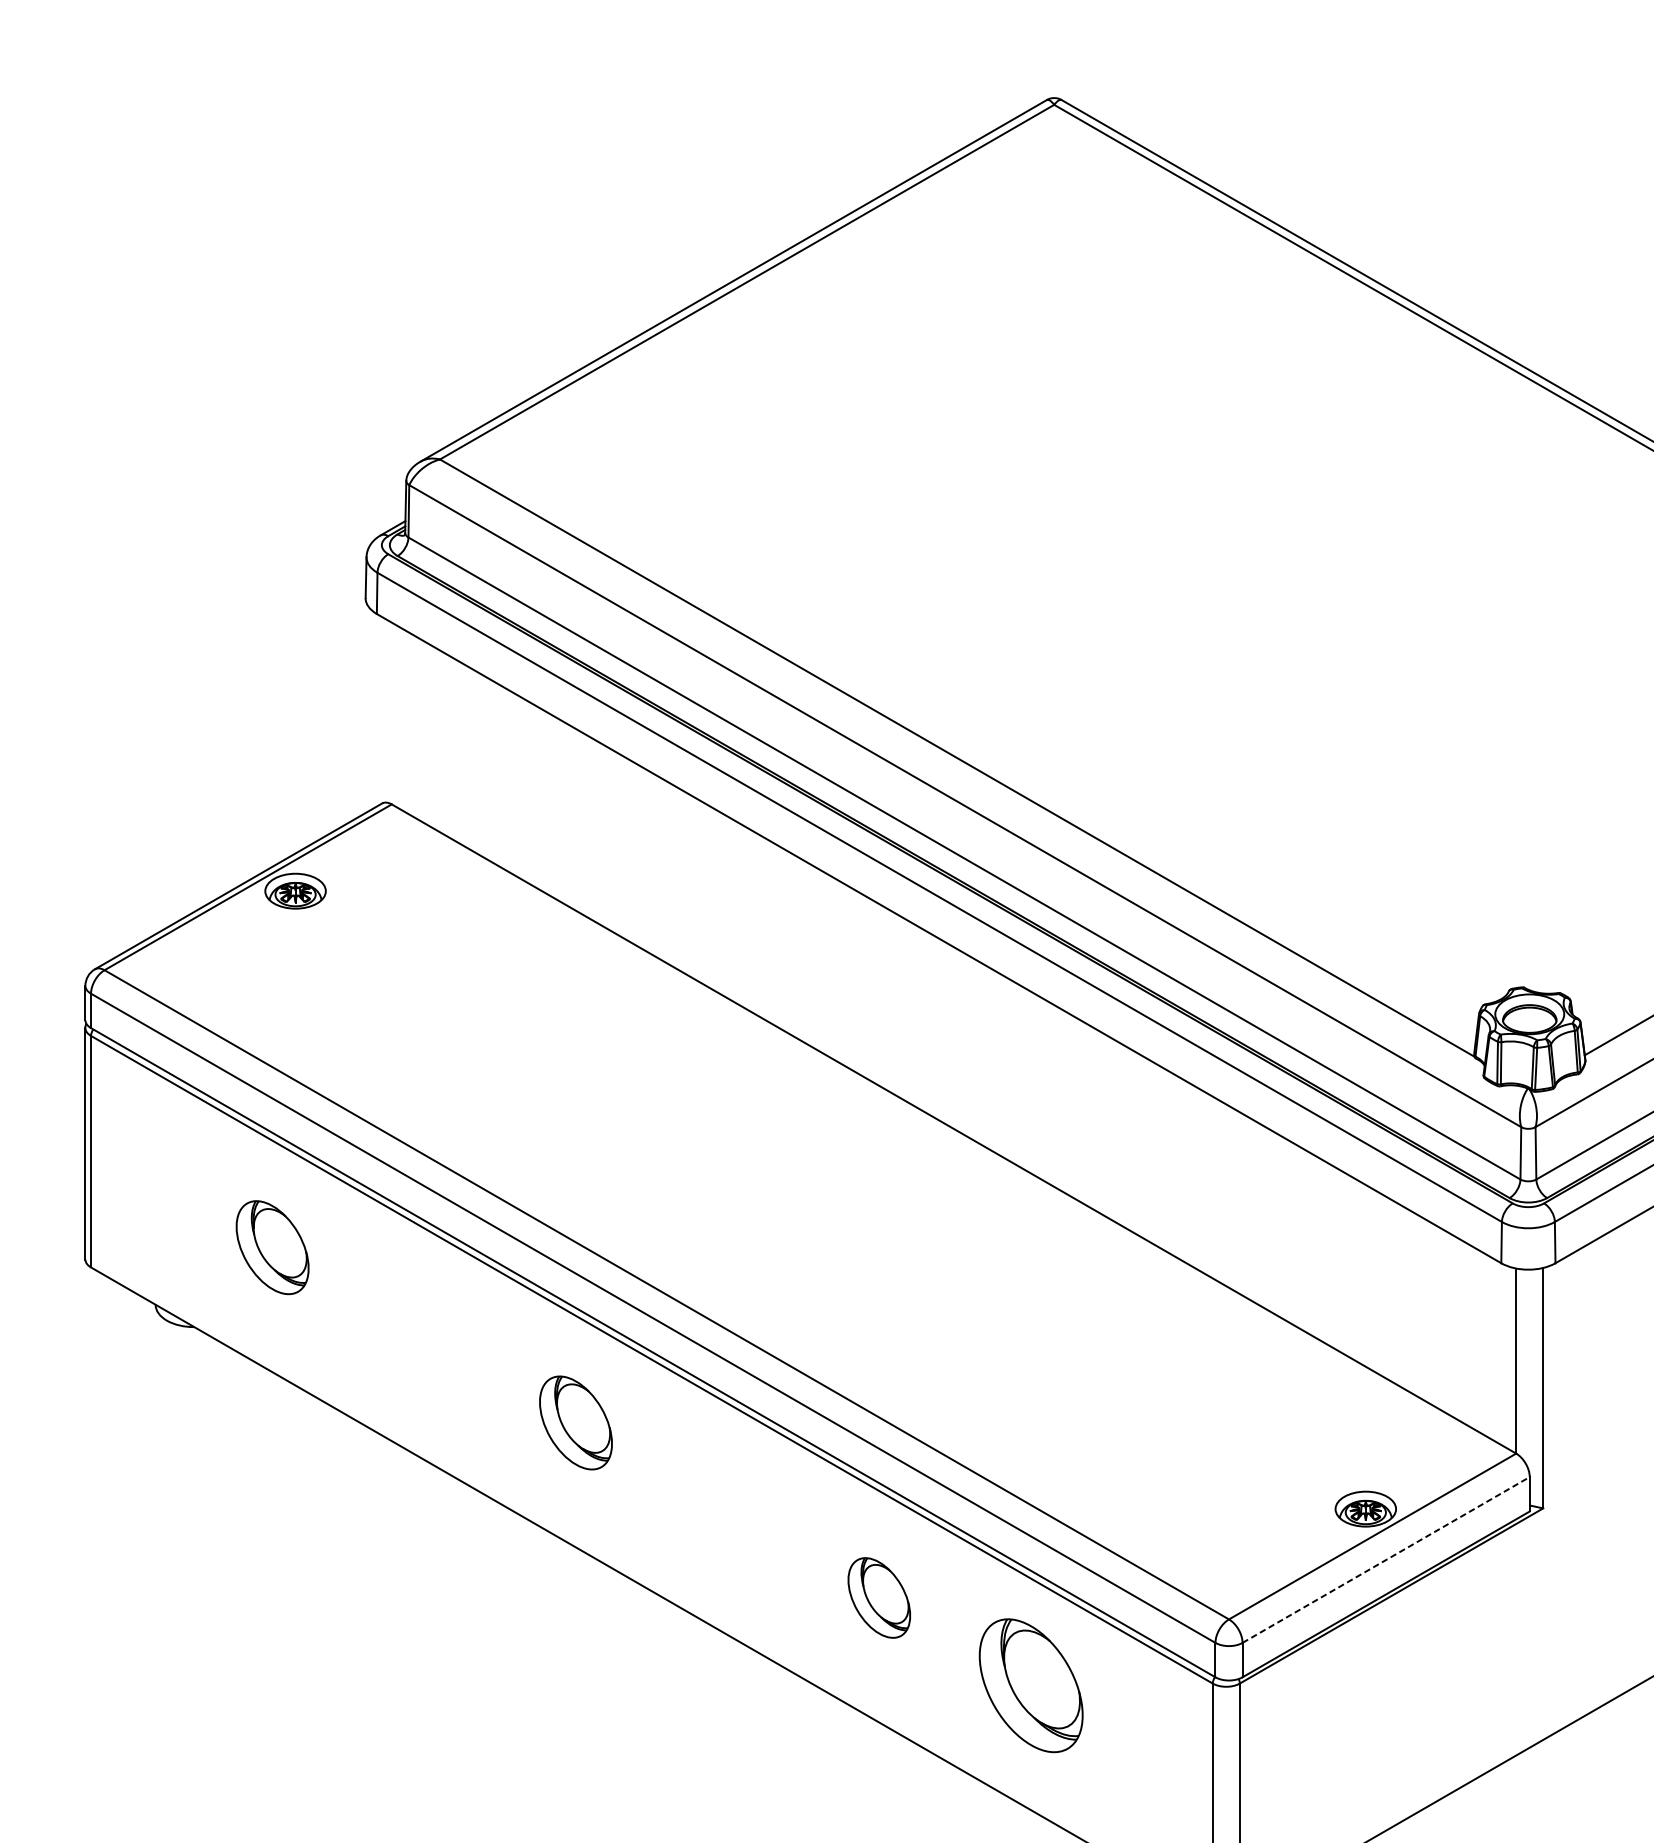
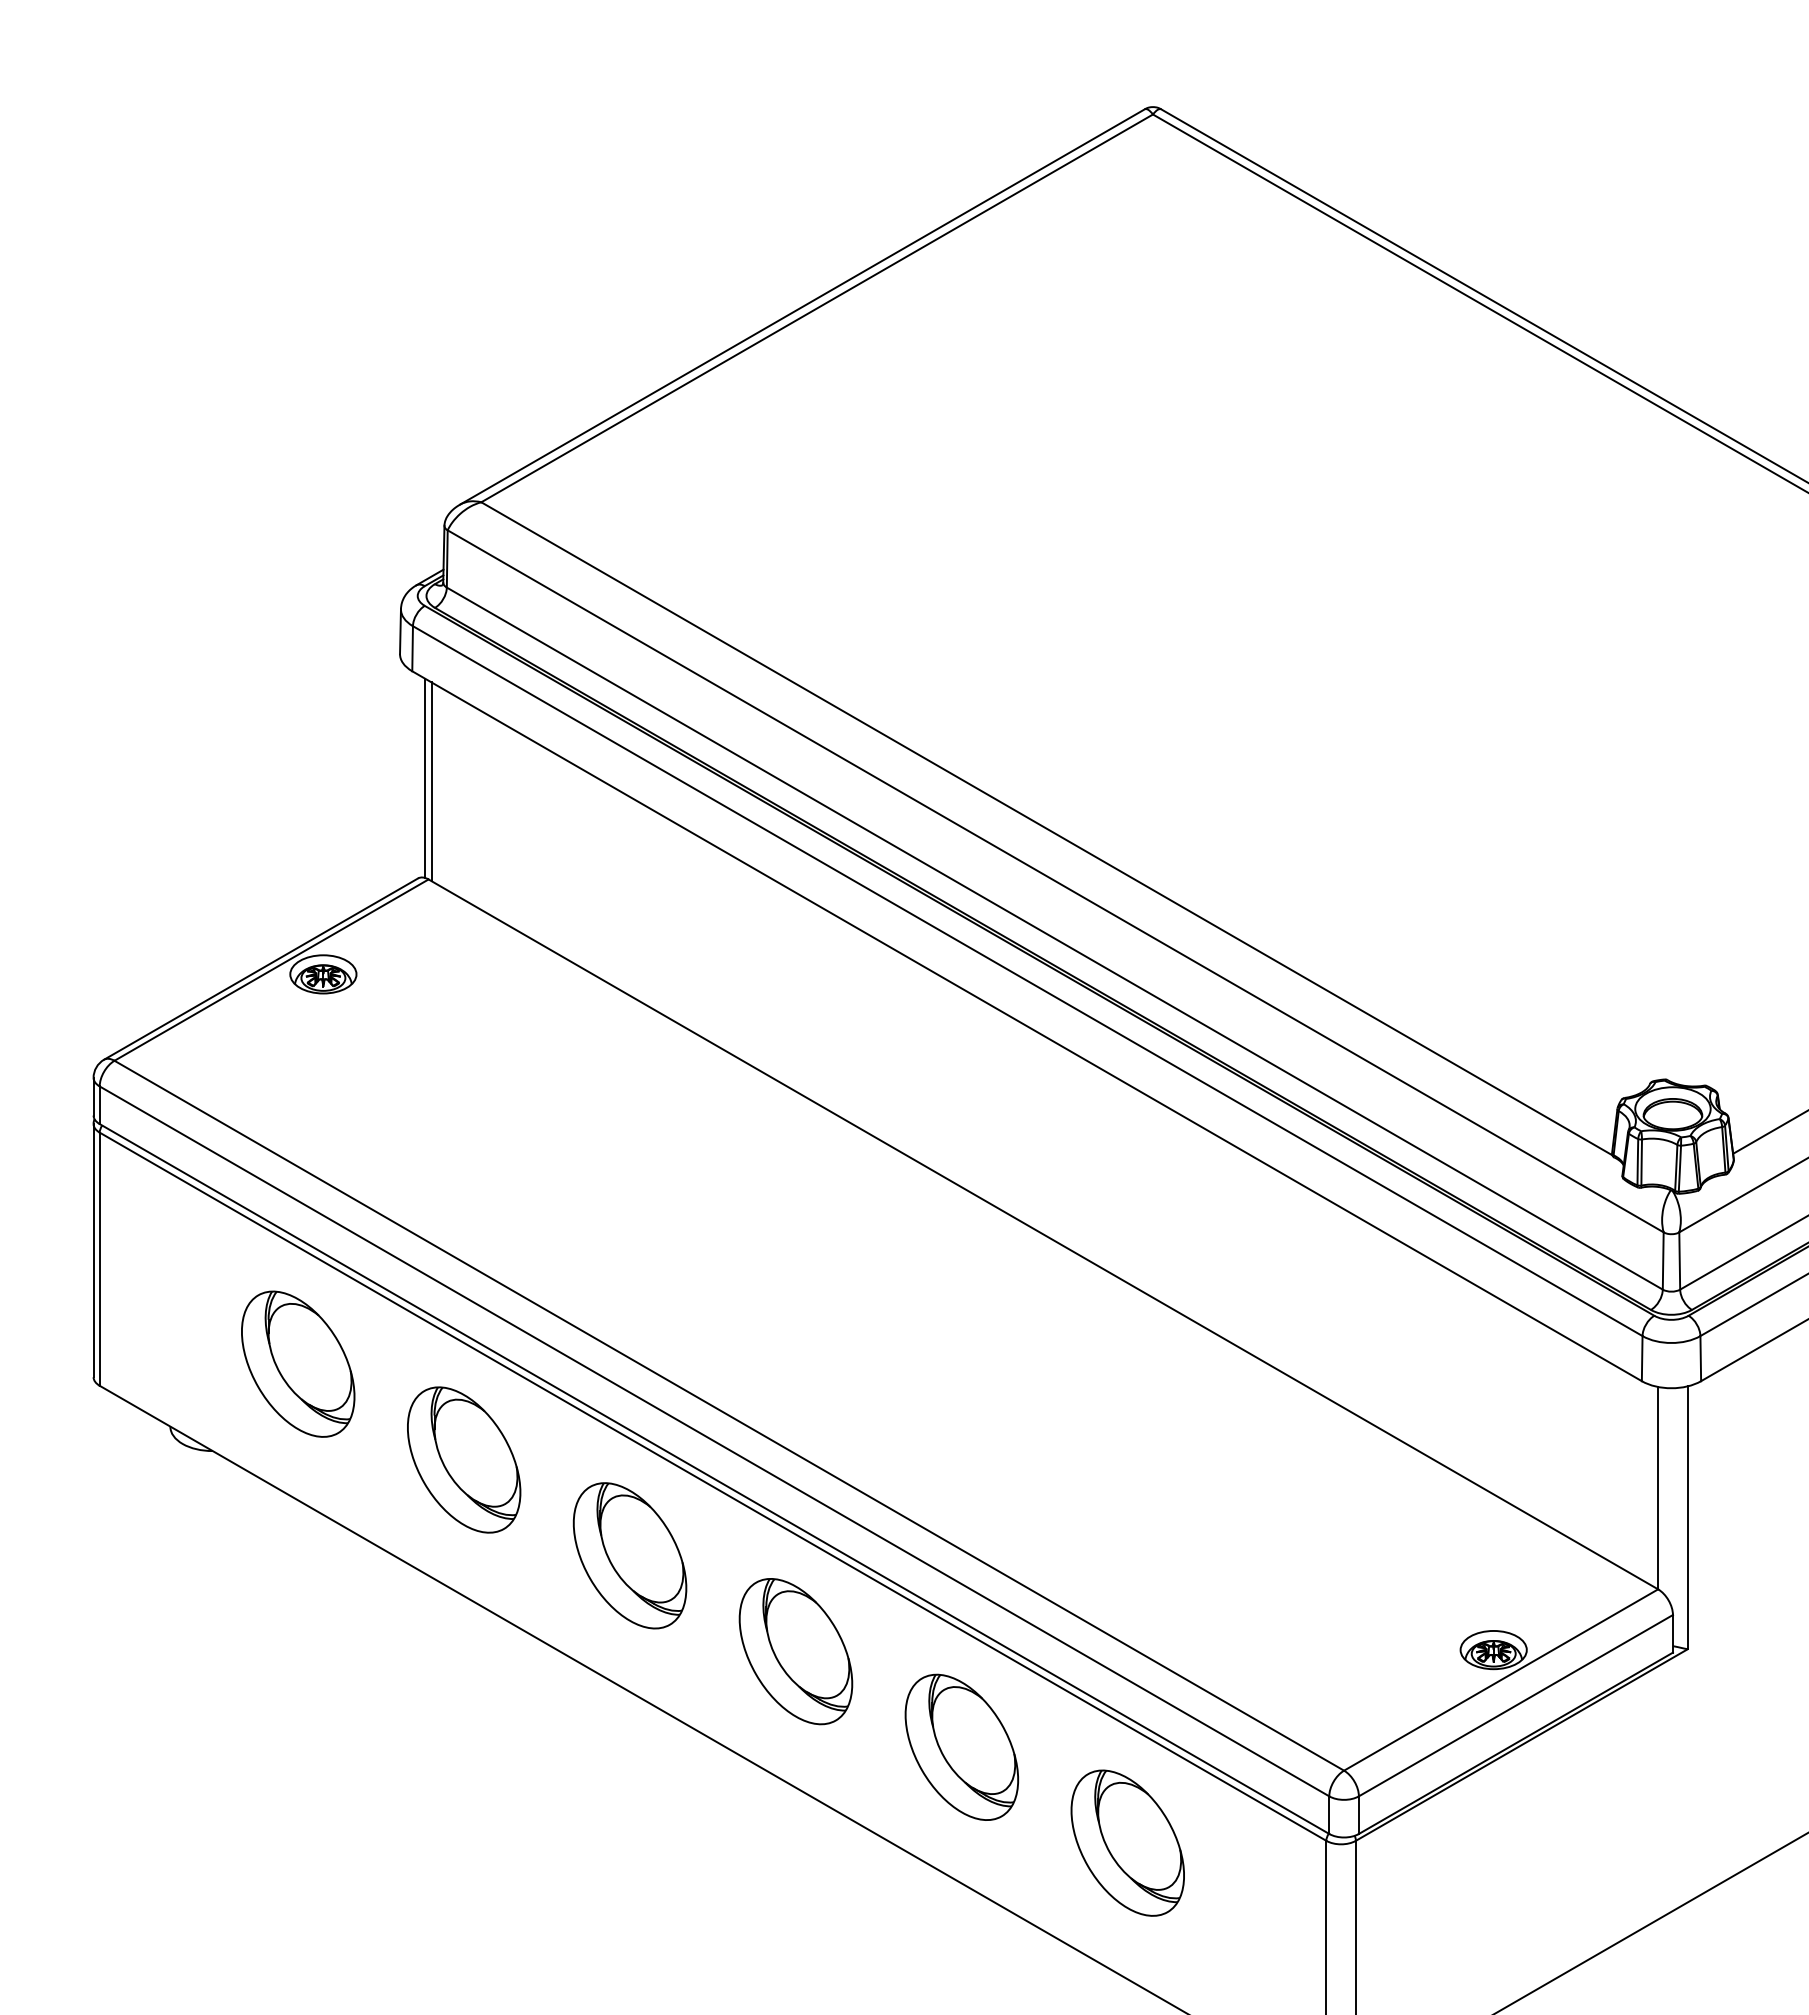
line: (388, 712) -> (425, 778), added
line: (394, 714) -> (431, 781), added
part: (272, 1247) -> (298, 1363), size x1.43
part: (424, 1334) -> (464, 1459), added
part: (575, 1422) -> (629, 1555), size x1.43
part: (727, 1510) -> (795, 1651), added
line: (1386, 1559) -> (1516, 1705), dashed -> solid
part: (879, 1597) -> (961, 1746), size x1.67

